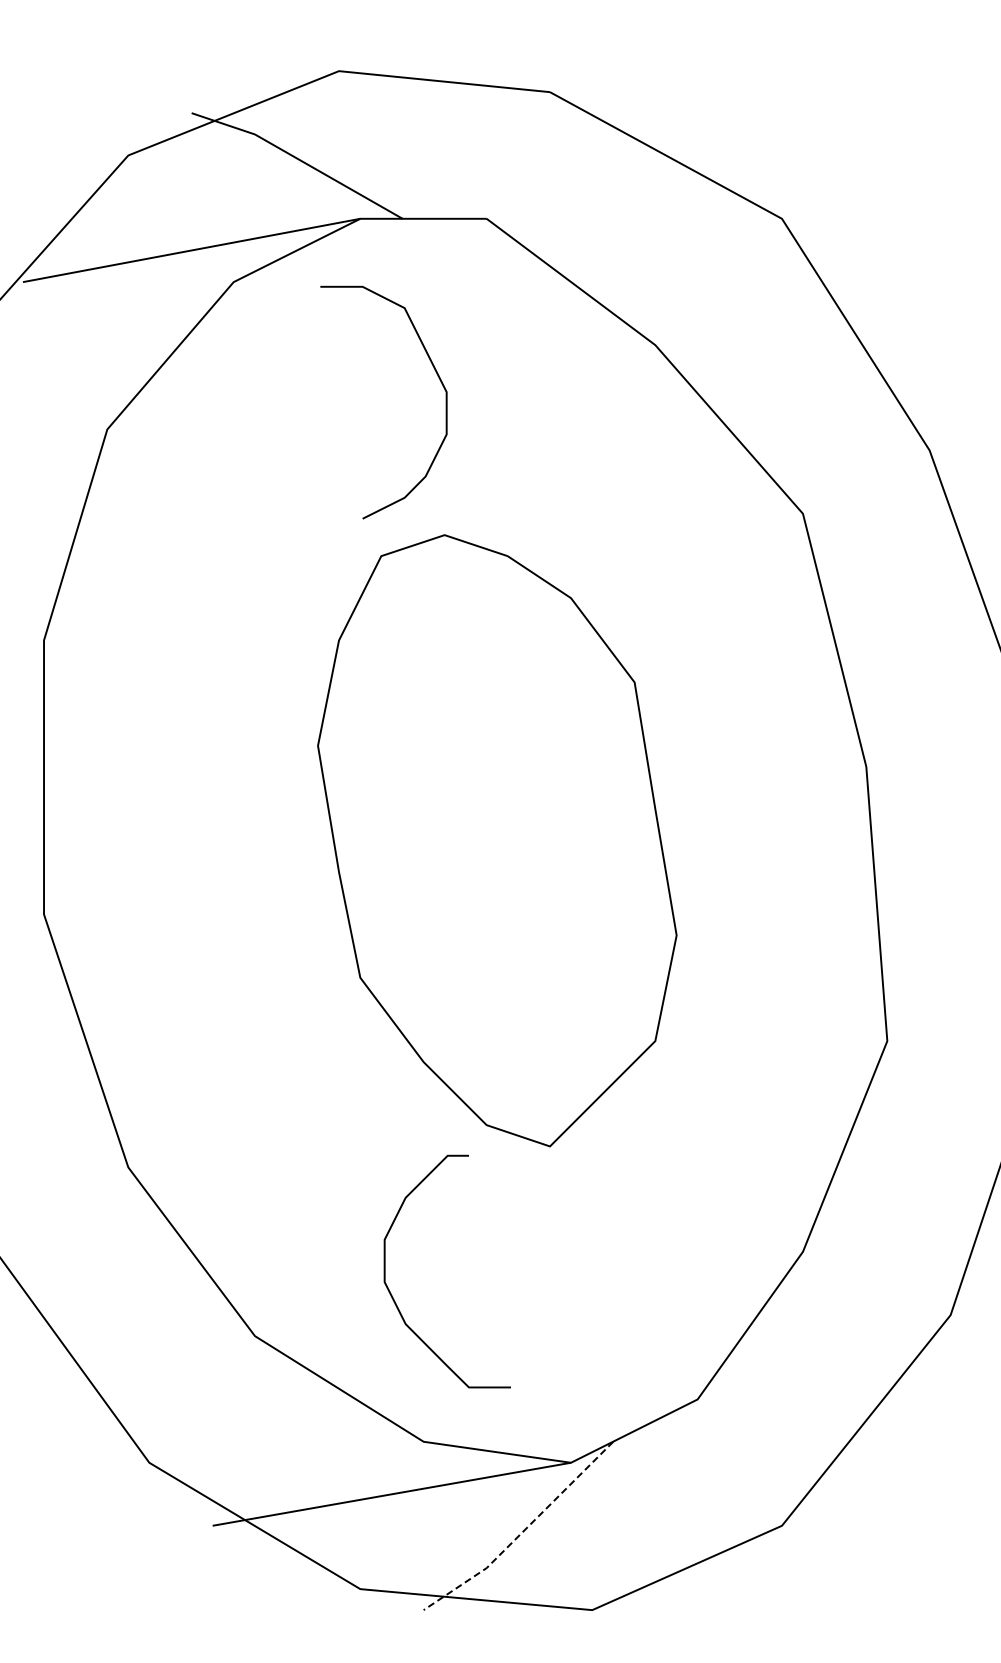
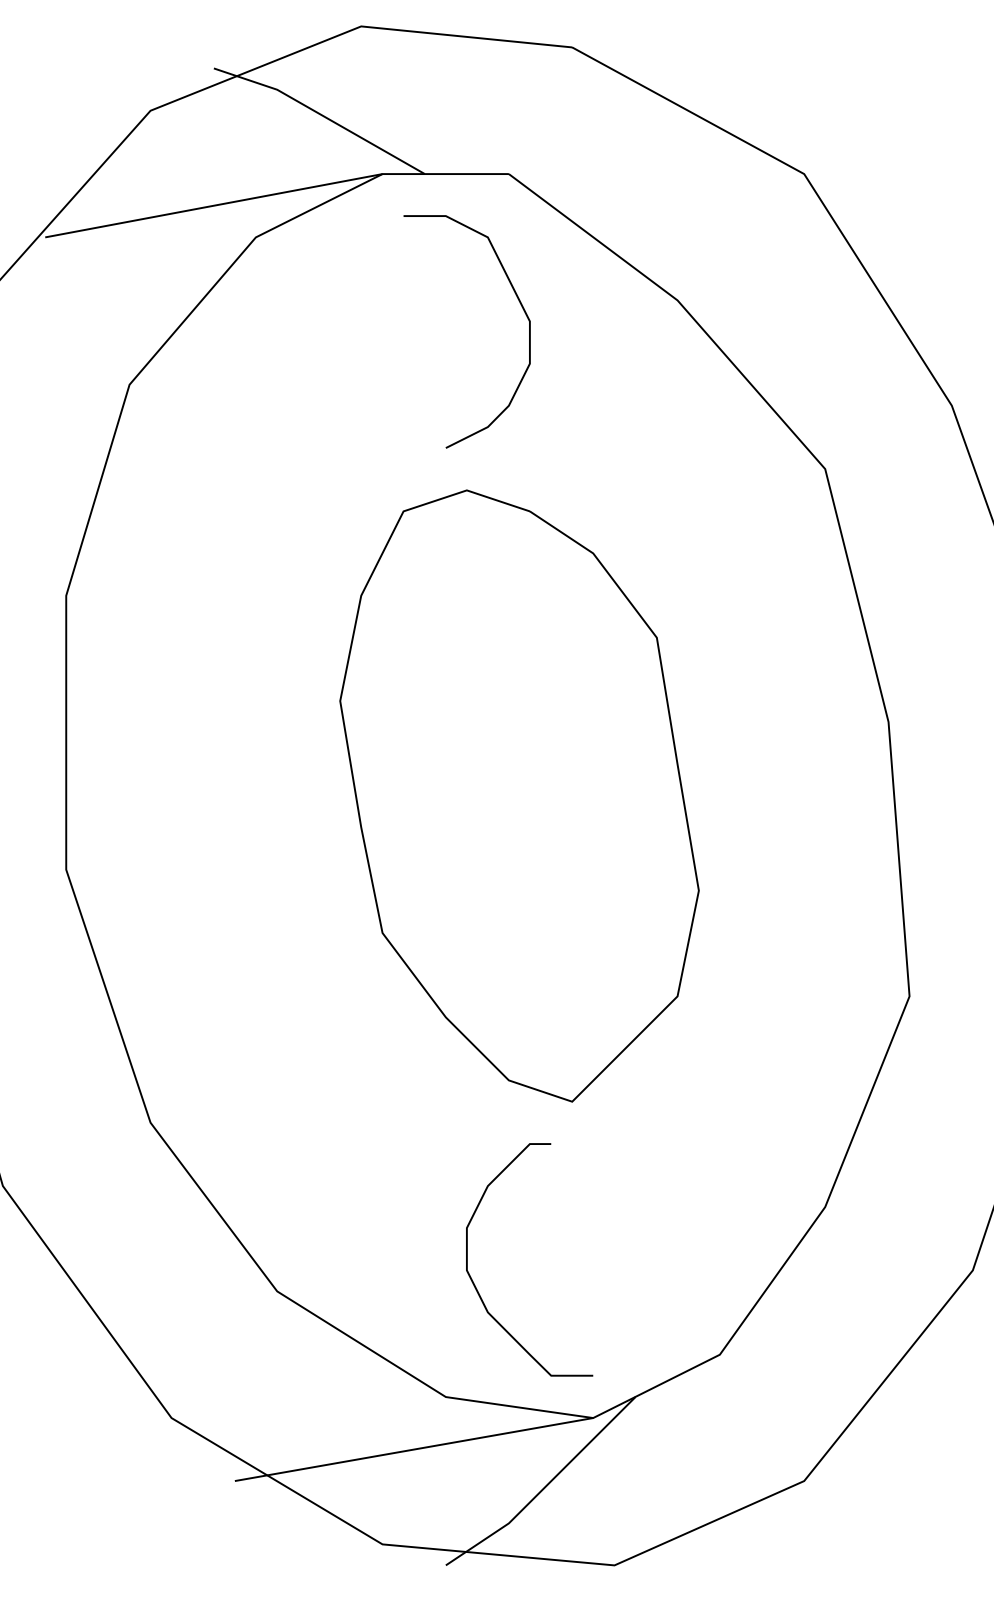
curve: (437, 376) -> (520, 305), moved
curve: (393, 1297) -> (475, 1285), moved
line: (522, 1532) -> (544, 1487), dashed -> solid

